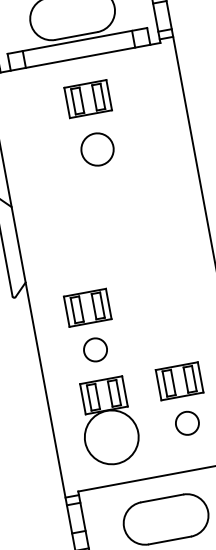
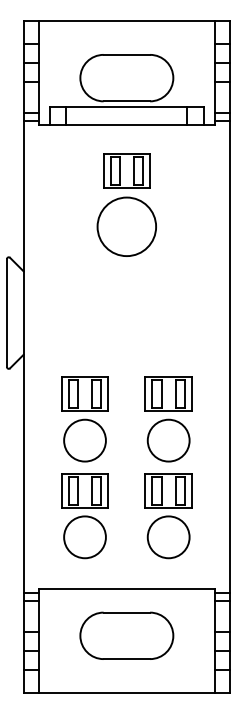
circle: (97, 149) -> (126, 226), size x1.67
part: (167, 316) -> (168, 419), added
circle: (95, 349) -> (84, 440), size x1.67
circle: (187, 423) -> (168, 537), size x1.67
circle: (111, 437) -> (84, 537), size x0.71

